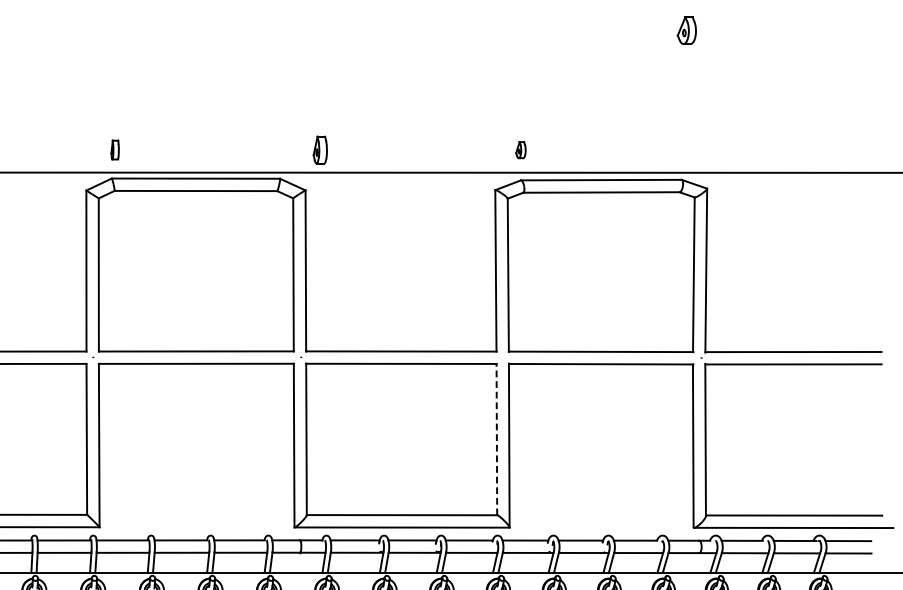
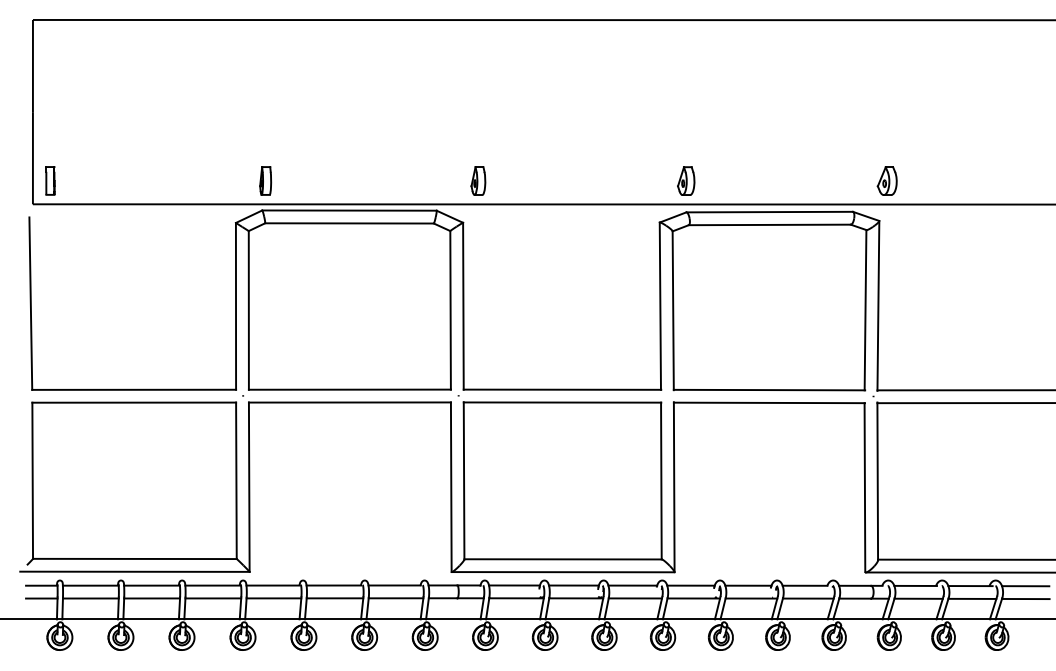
part: (686, 29) -> (886, 180), moved
part: (114, 149) -> (265, 180), size x1.43
part: (521, 149) -> (686, 180), size x1.67
line: (496, 439) -> (661, 480), dashed -> solid

